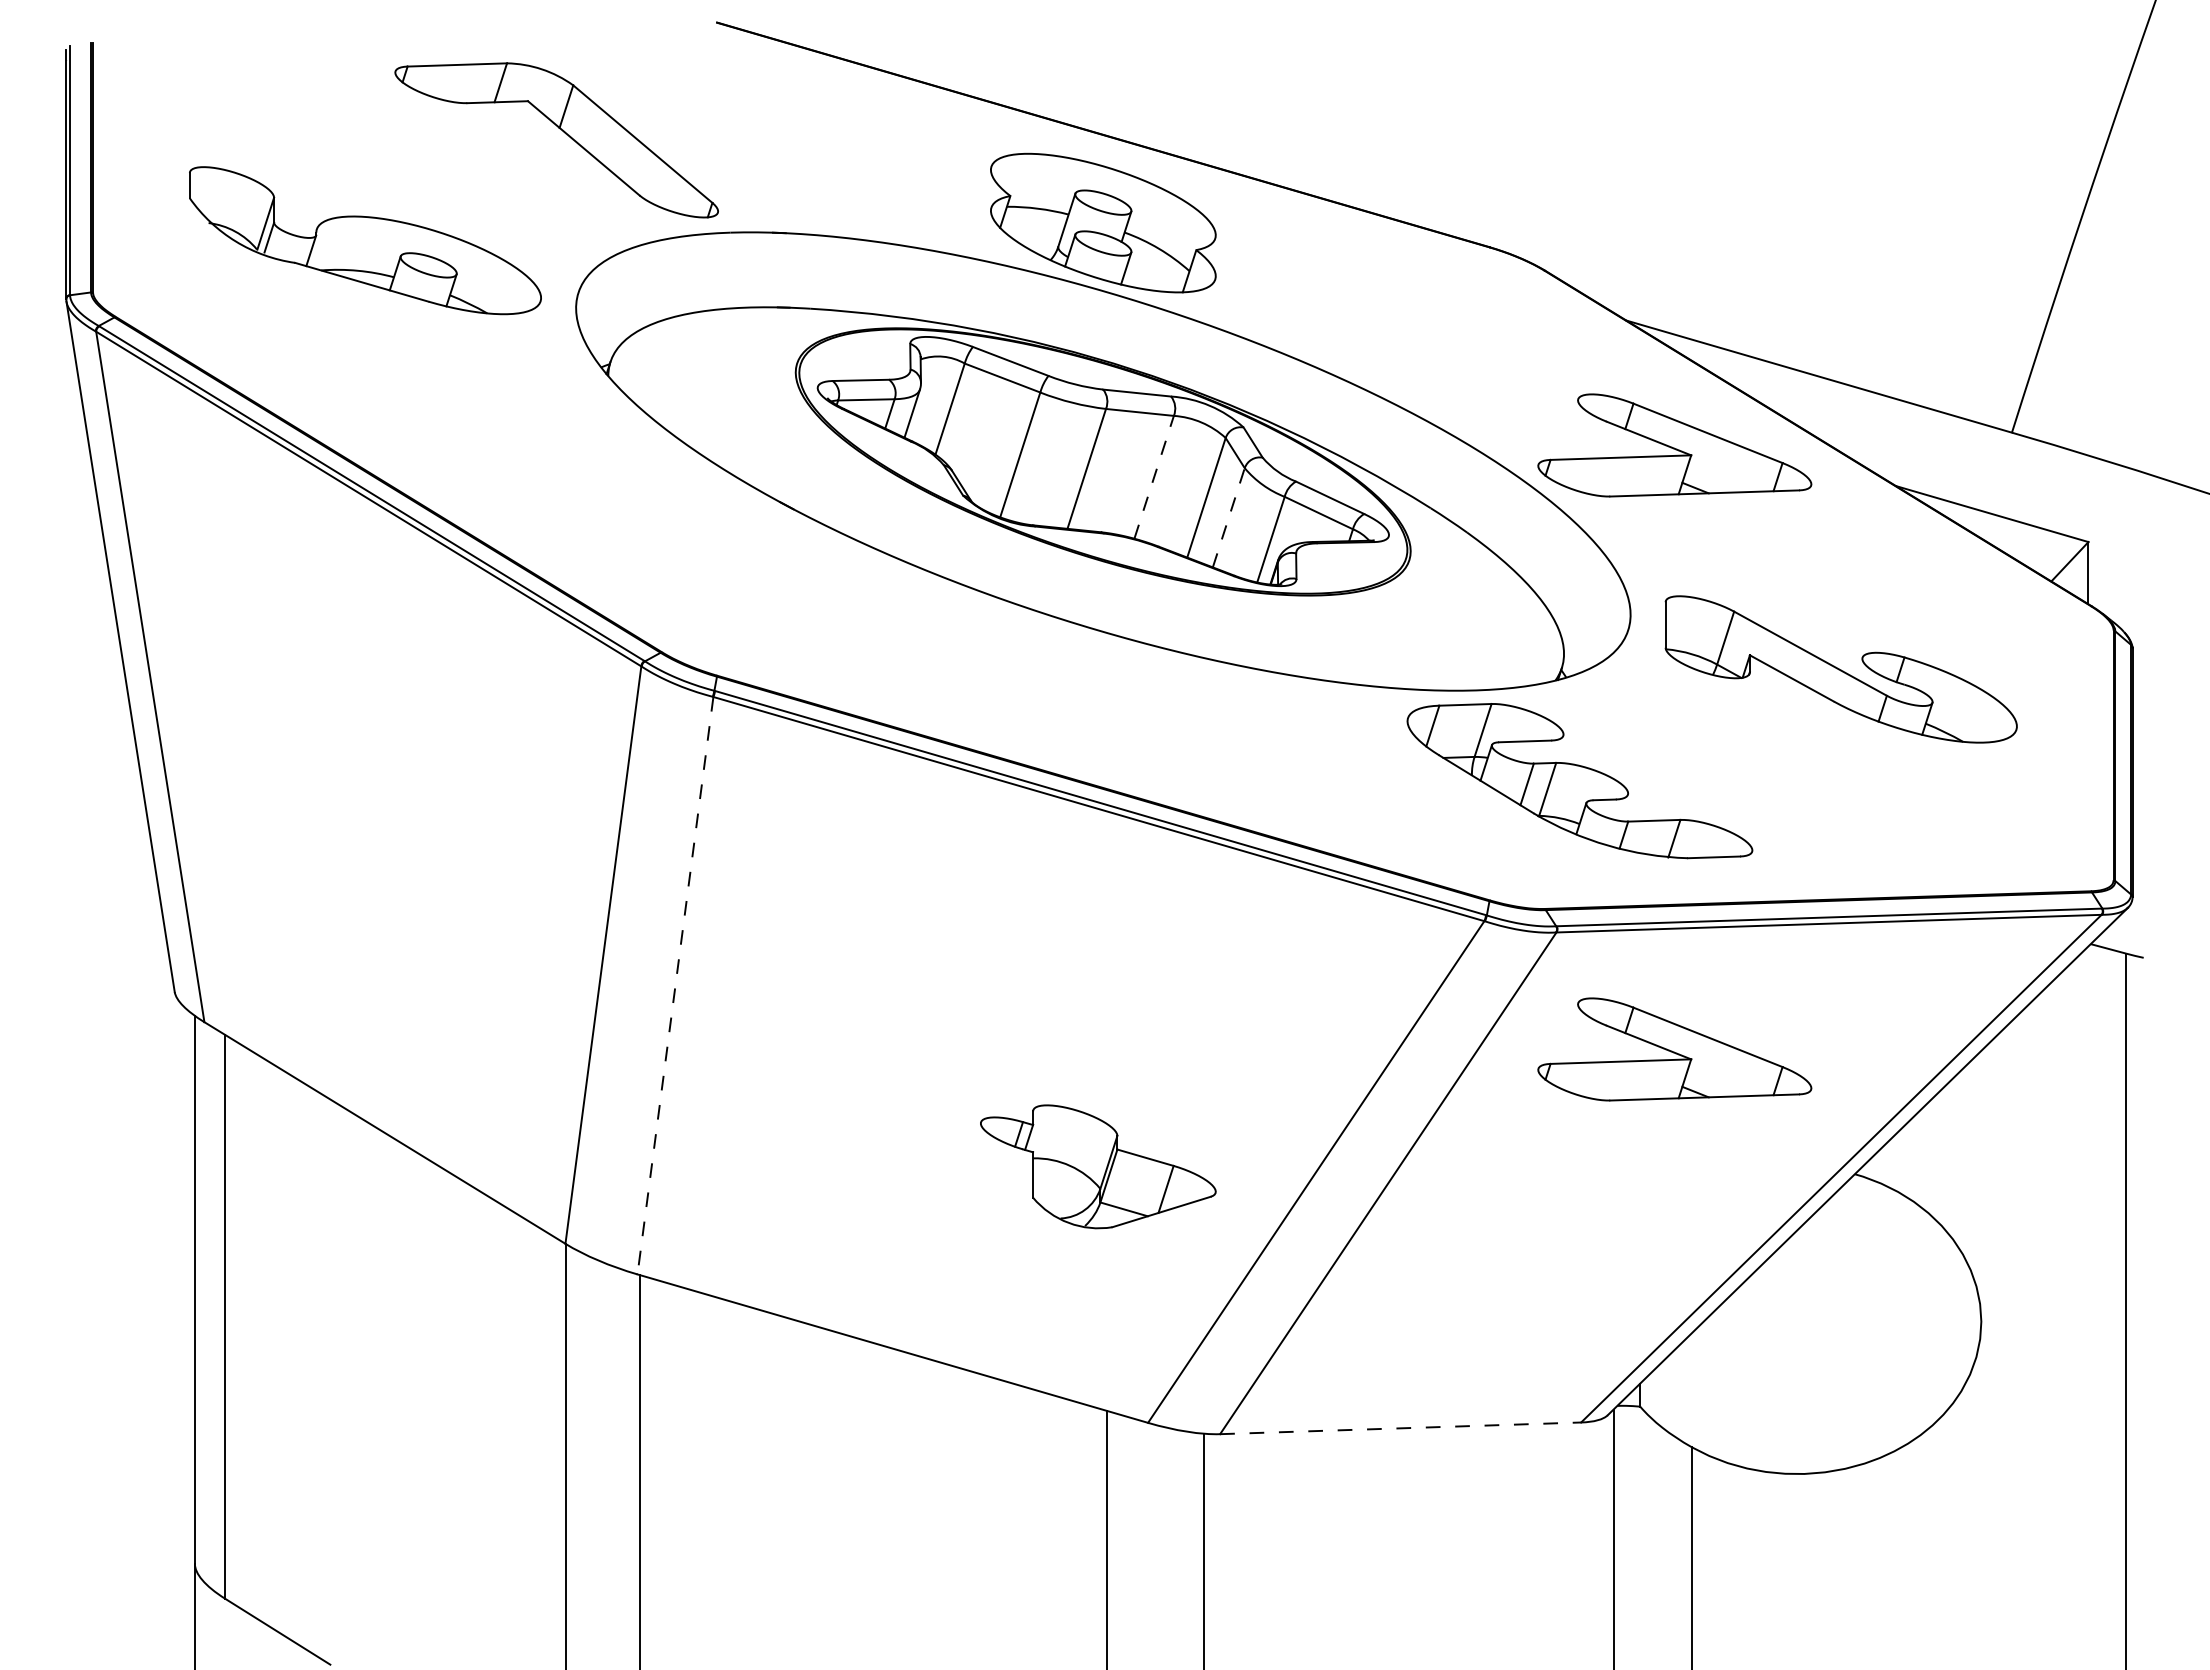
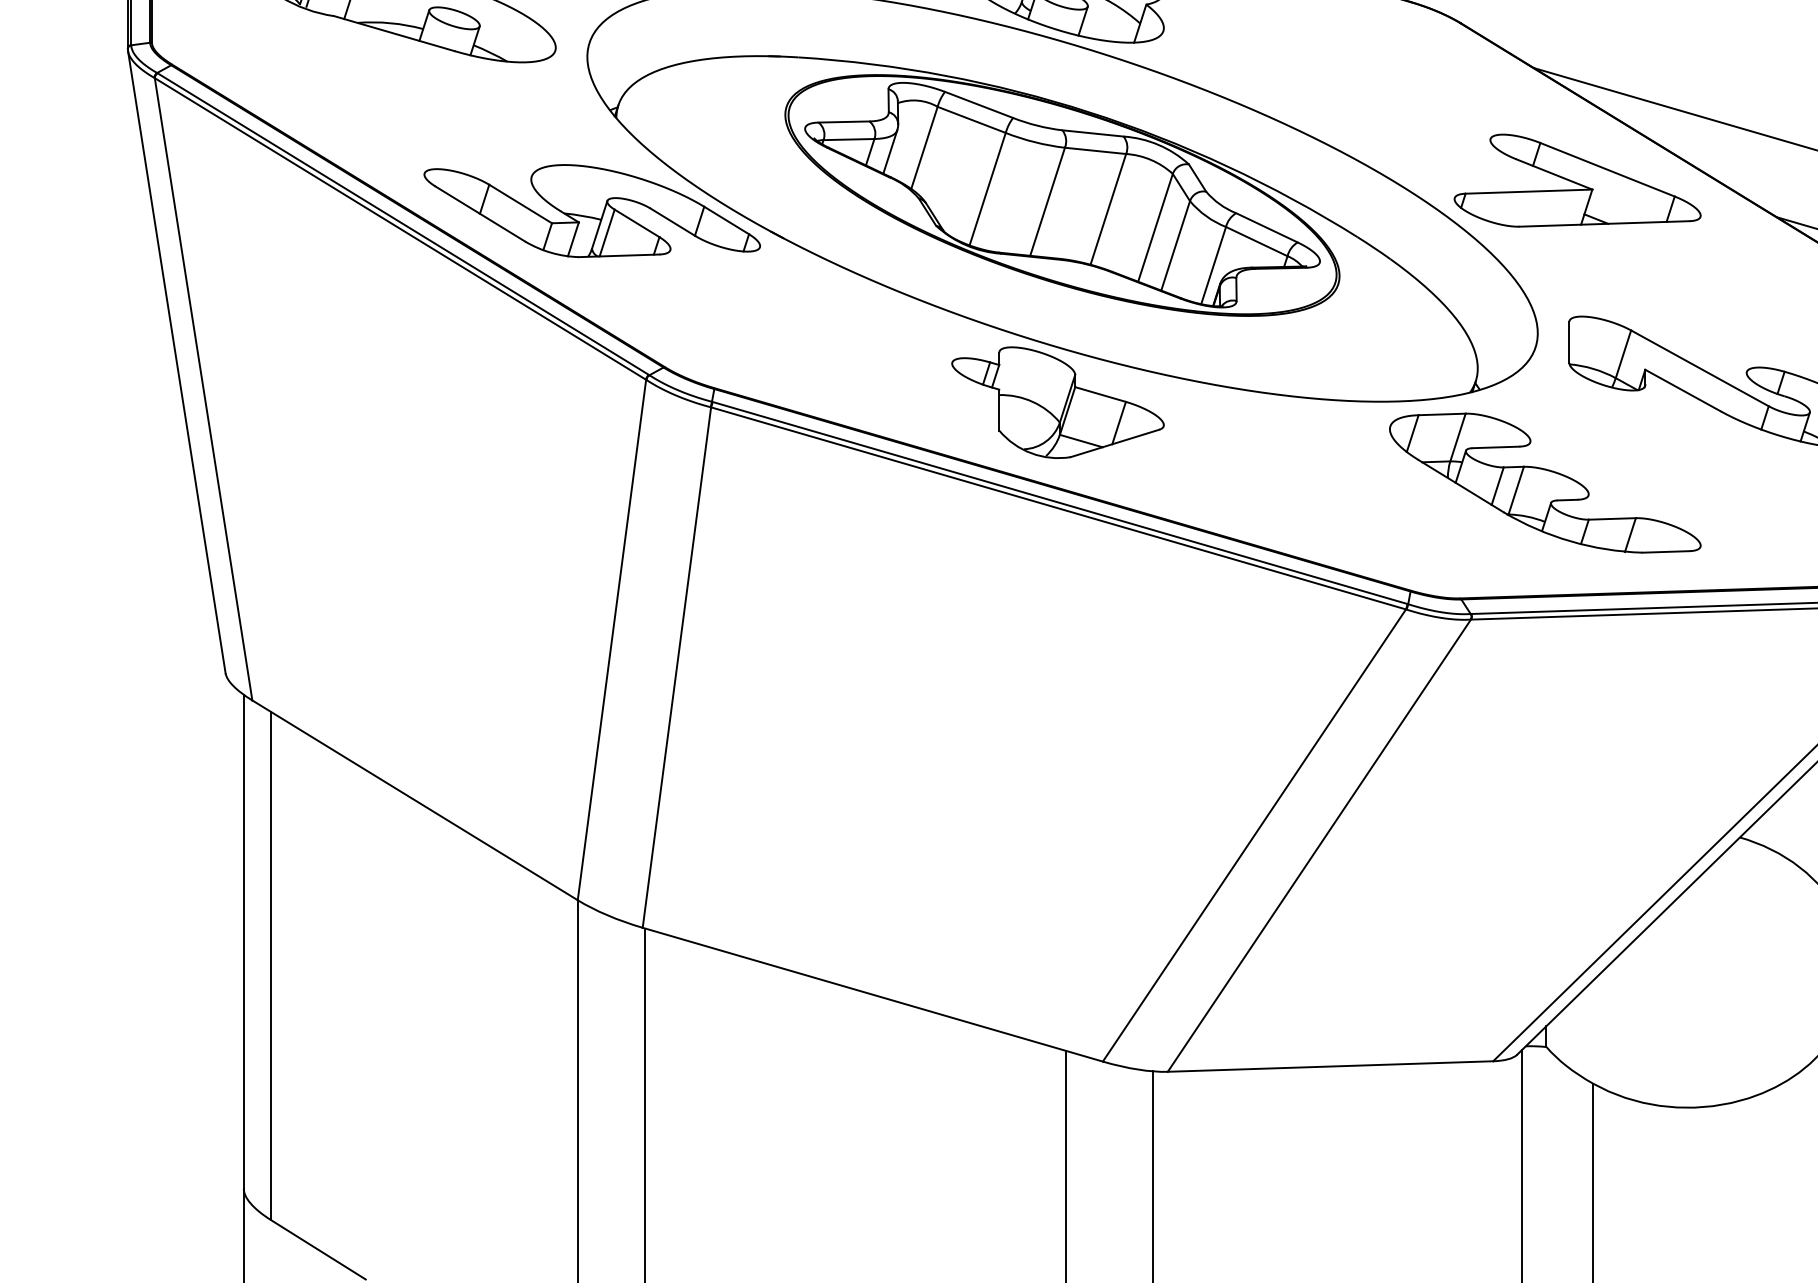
line: (1154, 477) -> (1108, 209), dashed -> solid
part: (581, 479) -> (592, 211), added
line: (1228, 517) -> (1175, 245), dashed -> solid
part: (1579, 781) -> (1544, 483), moved
line: (675, 986) -> (676, 668), dashed -> solid
part: (1674, 1049) -> (1577, 725), removed
part: (1098, 1166) -> (1058, 402), moved
line: (1400, 1428) -> (1330, 1066), dashed -> solid

